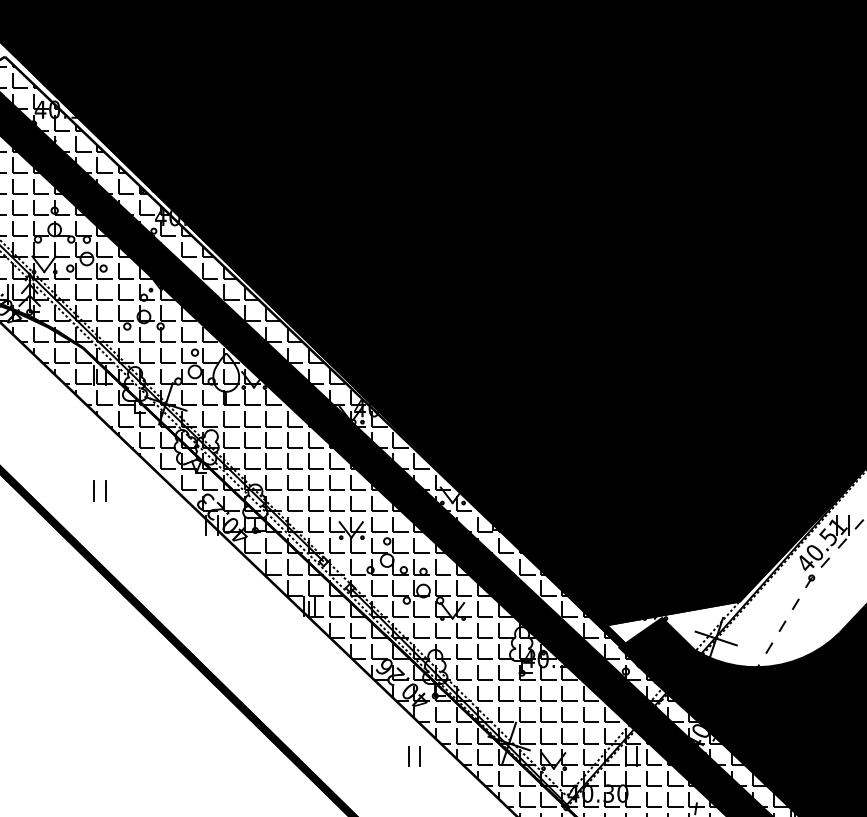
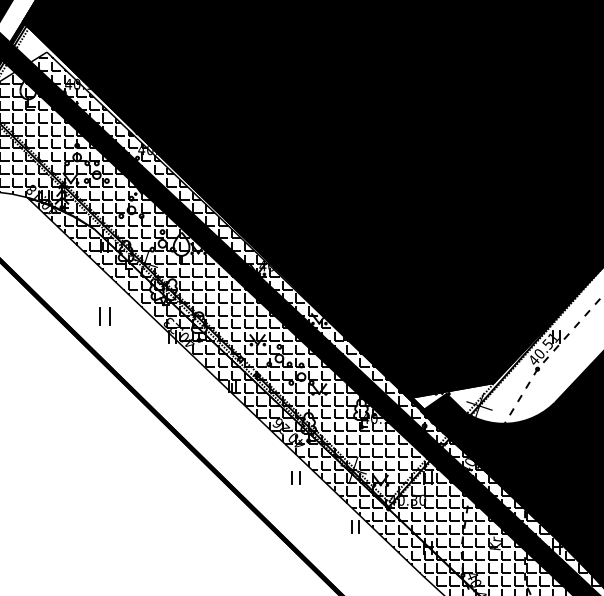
part: (99, 489) -> (104, 315), size x1.4

